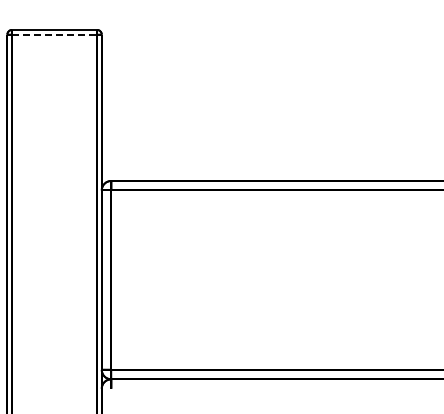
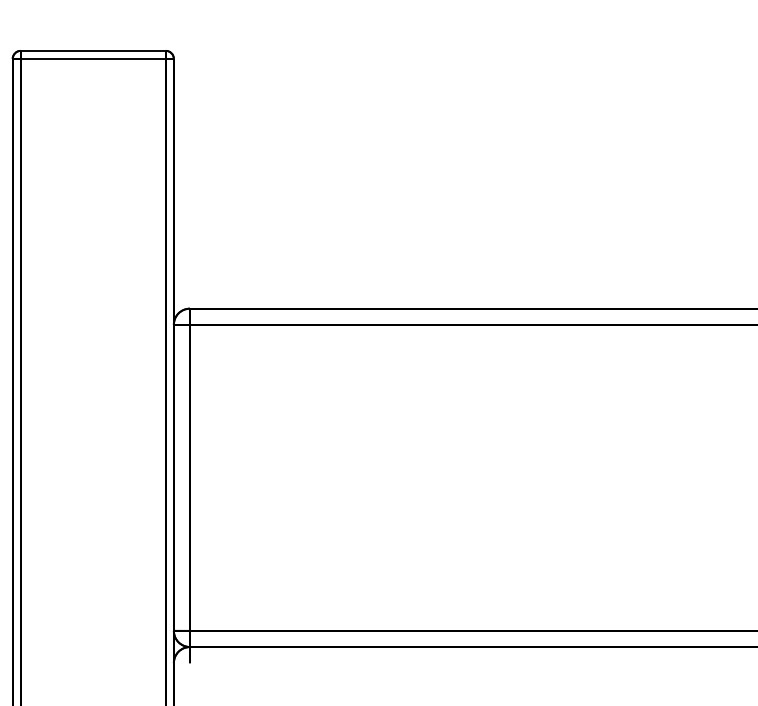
line: (55, 34) -> (94, 58), dashed -> solid

